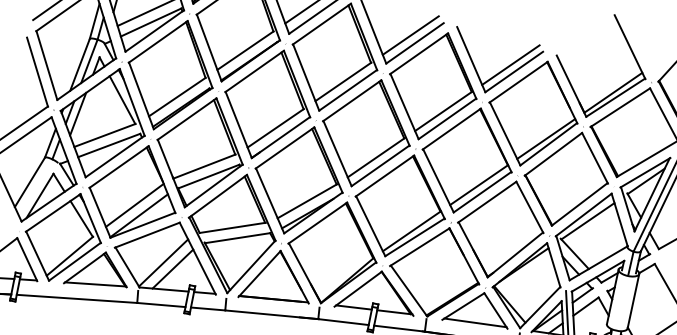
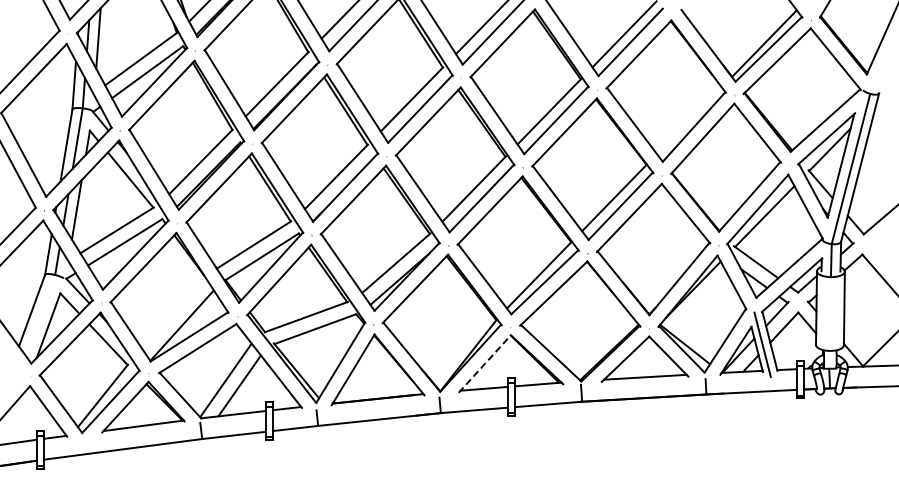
line: (546, 138) -> (689, 120), removed
line: (134, 204) -> (173, 312), removed
line: (357, 289) -> (484, 364), solid -> dashed

